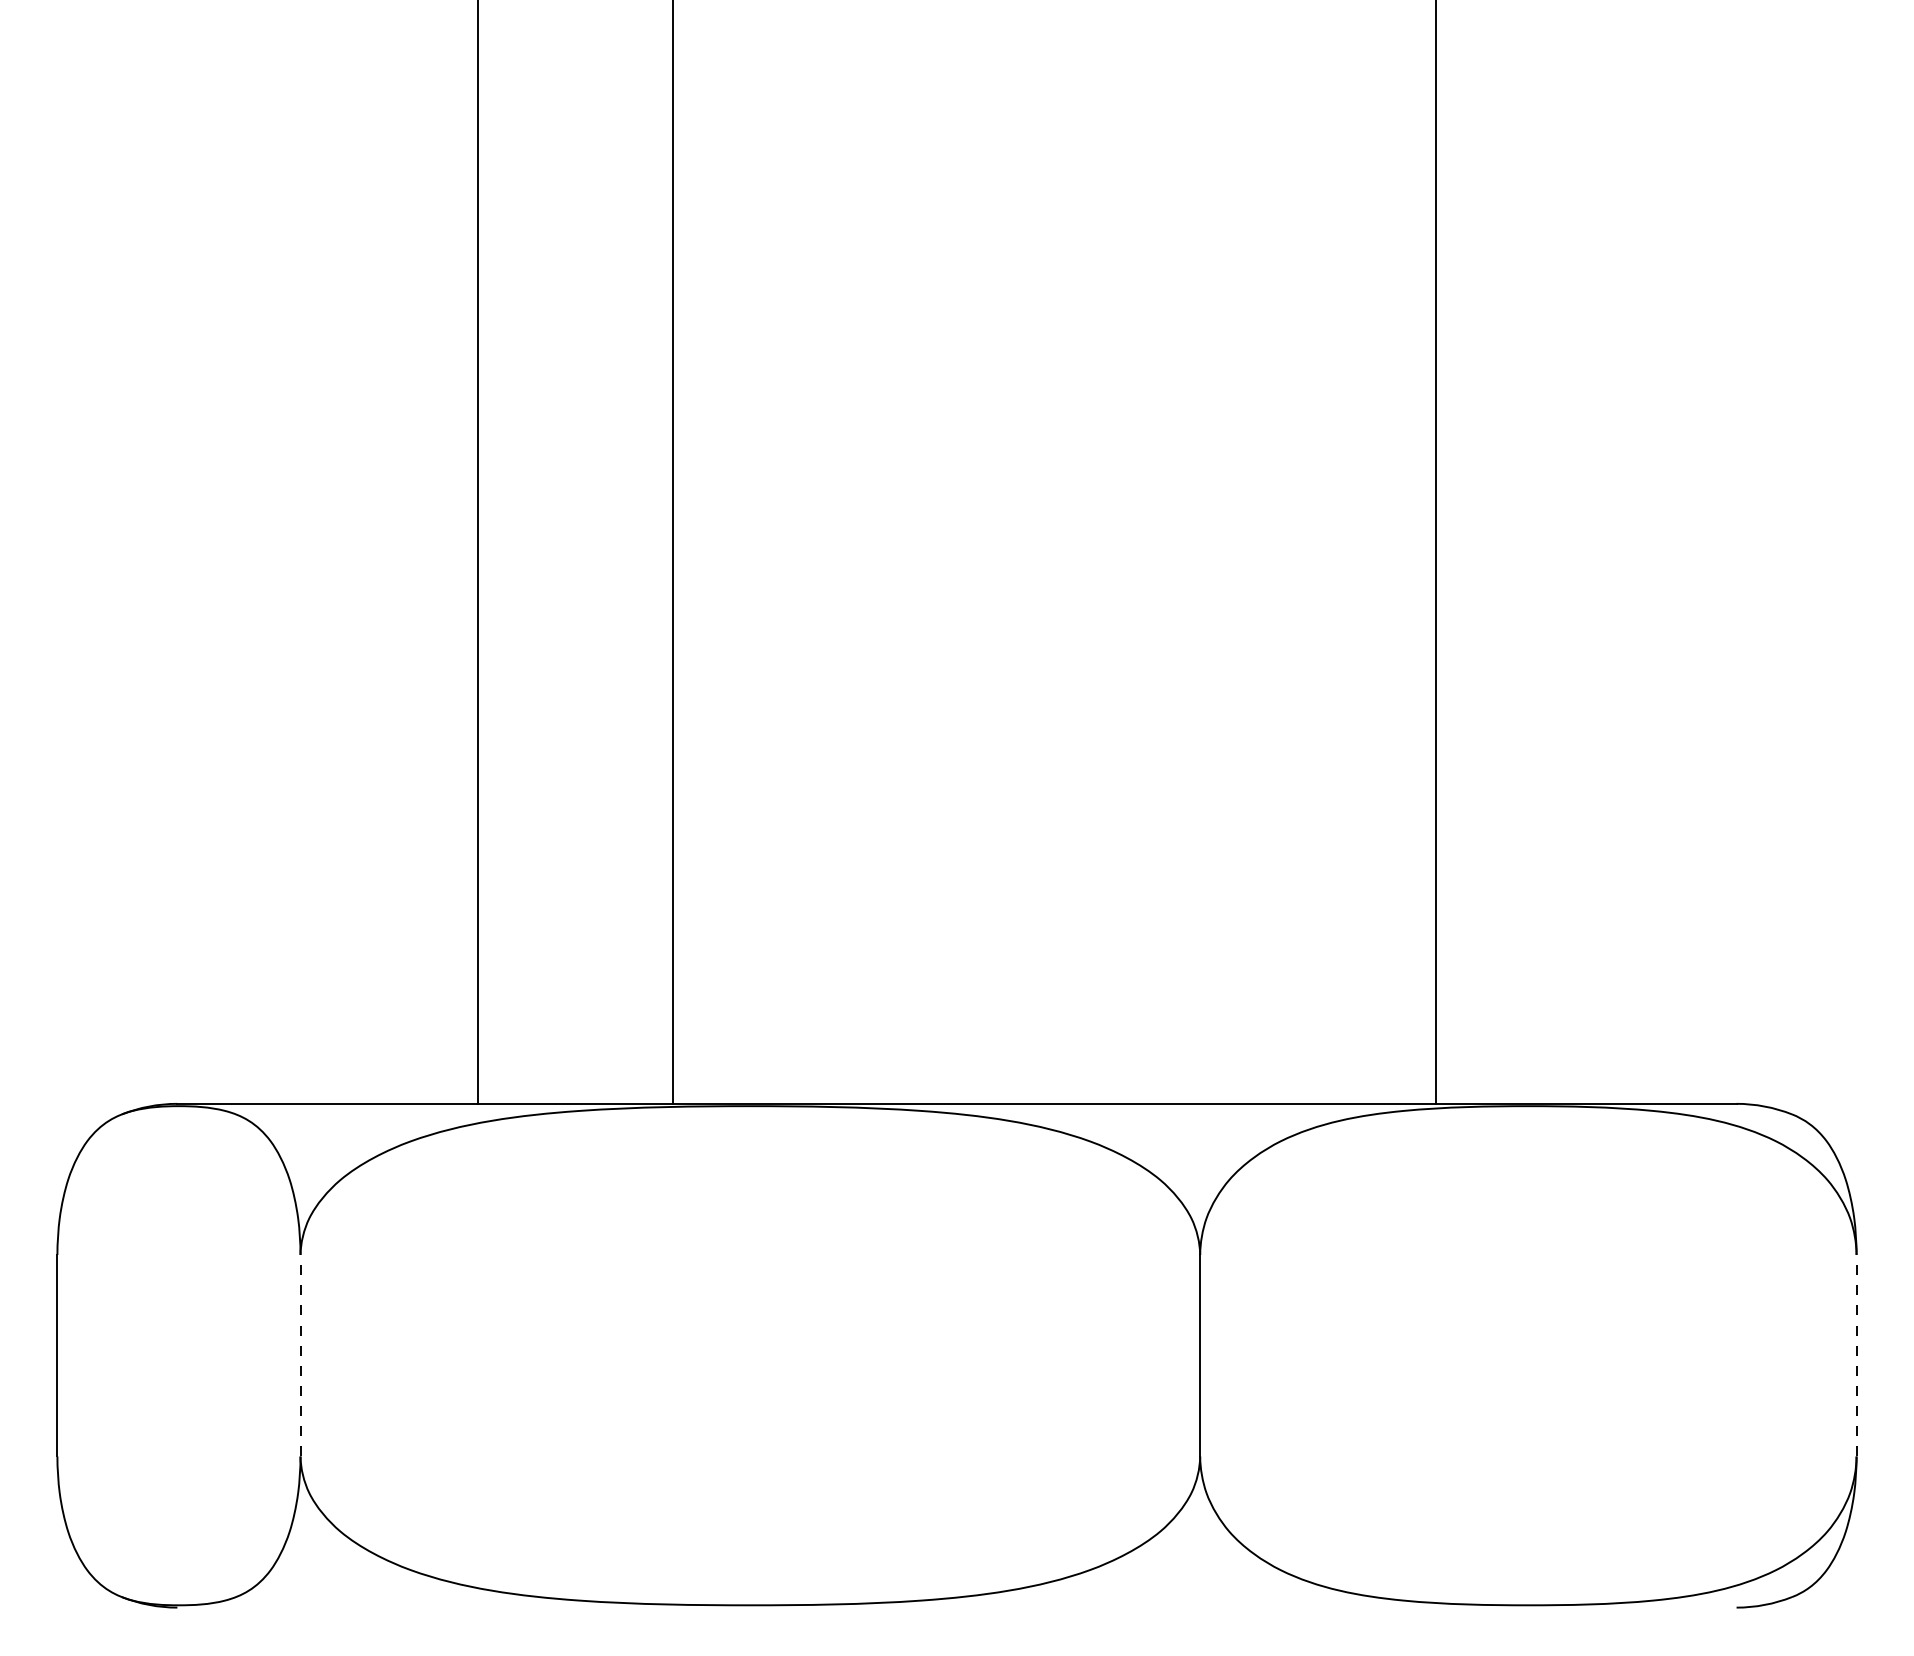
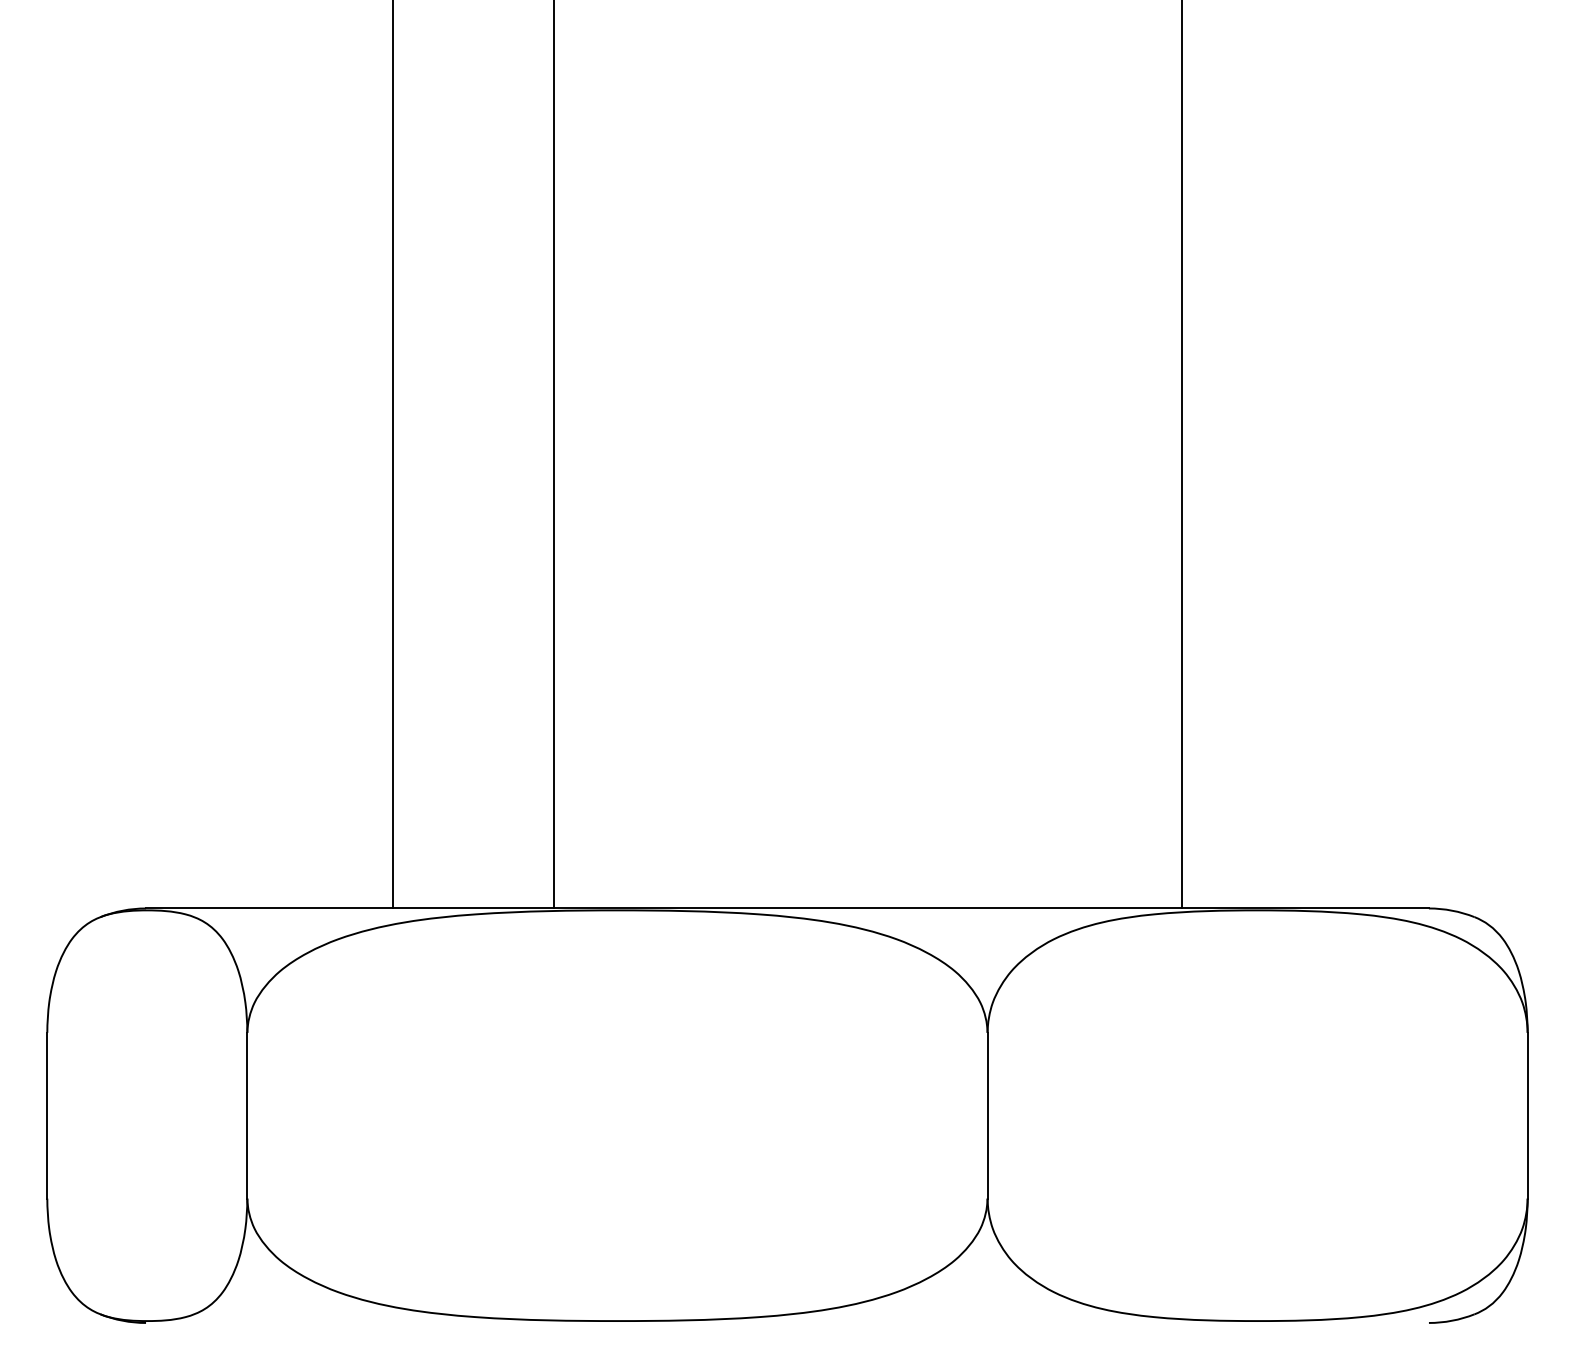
line: (300, 1355) -> (247, 1115), dashed -> solid
line: (1856, 1355) -> (1527, 1115), dashed -> solid

